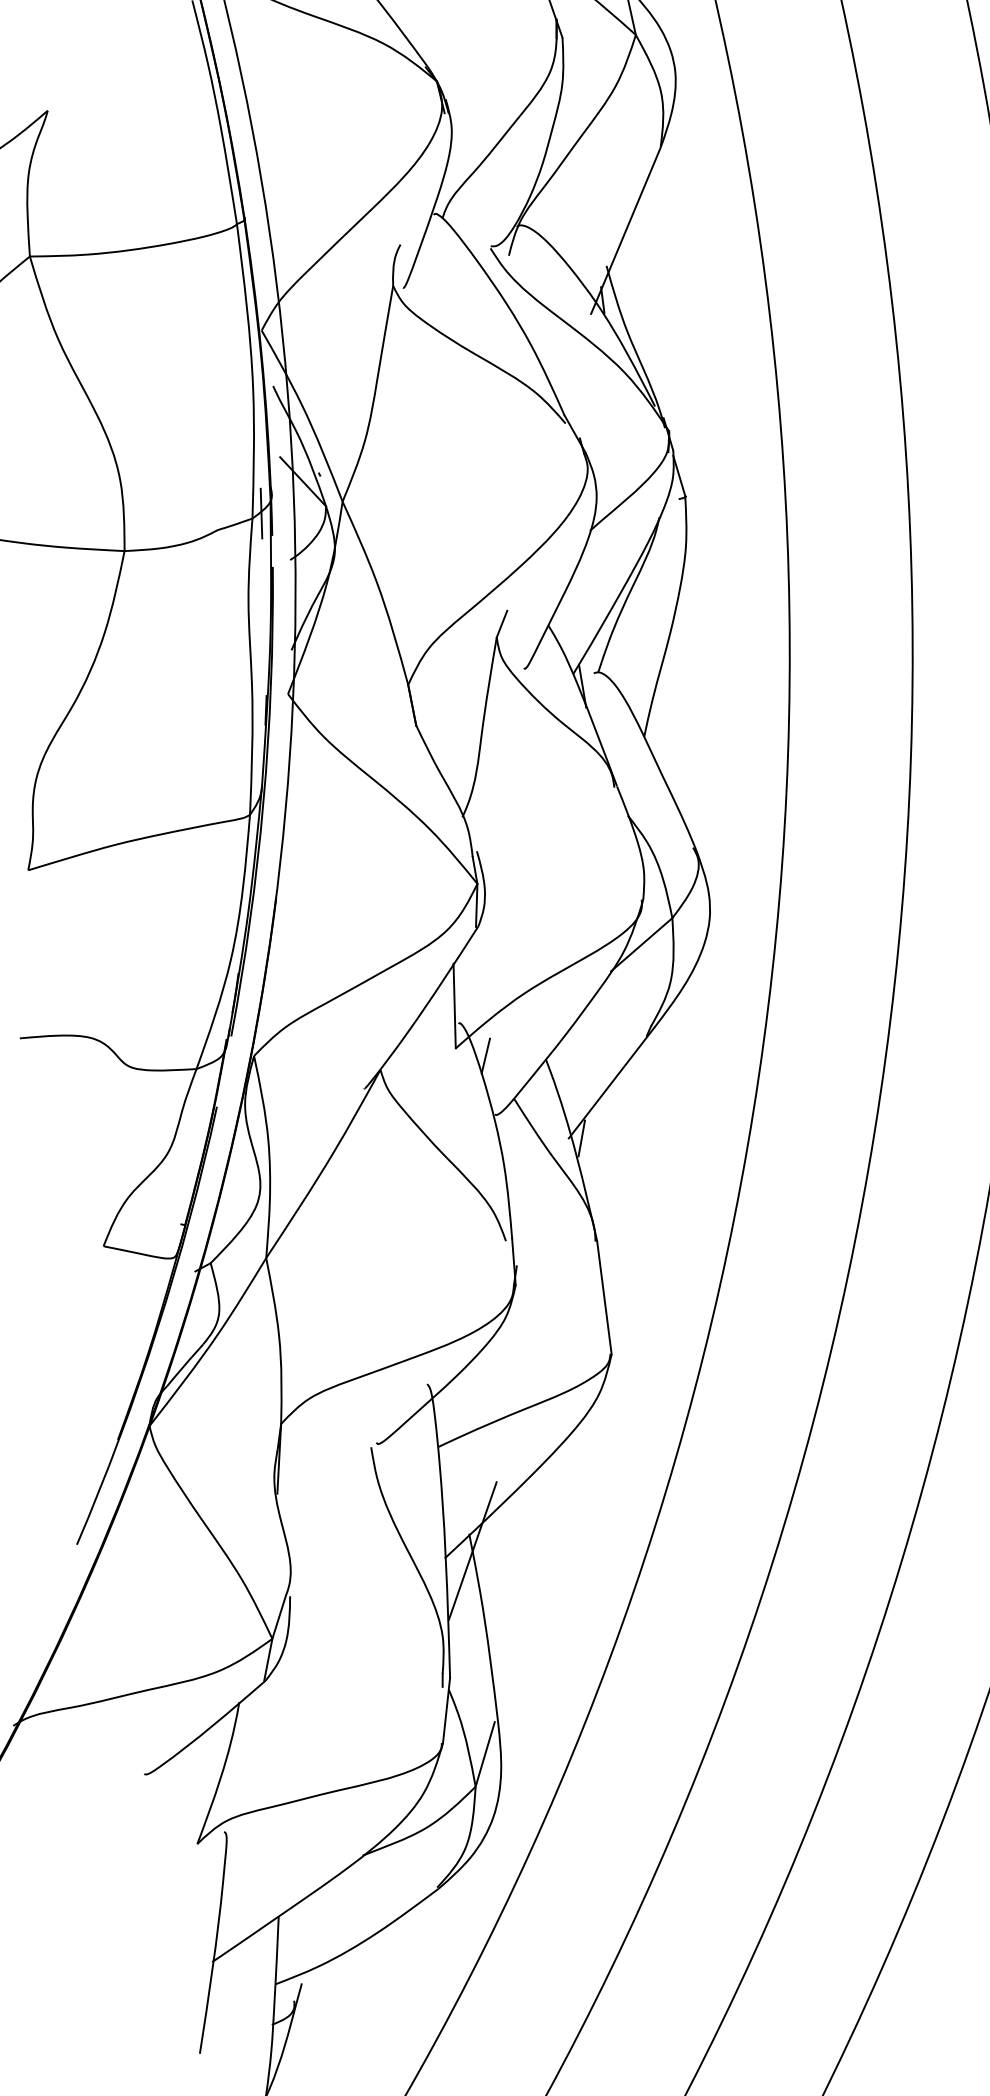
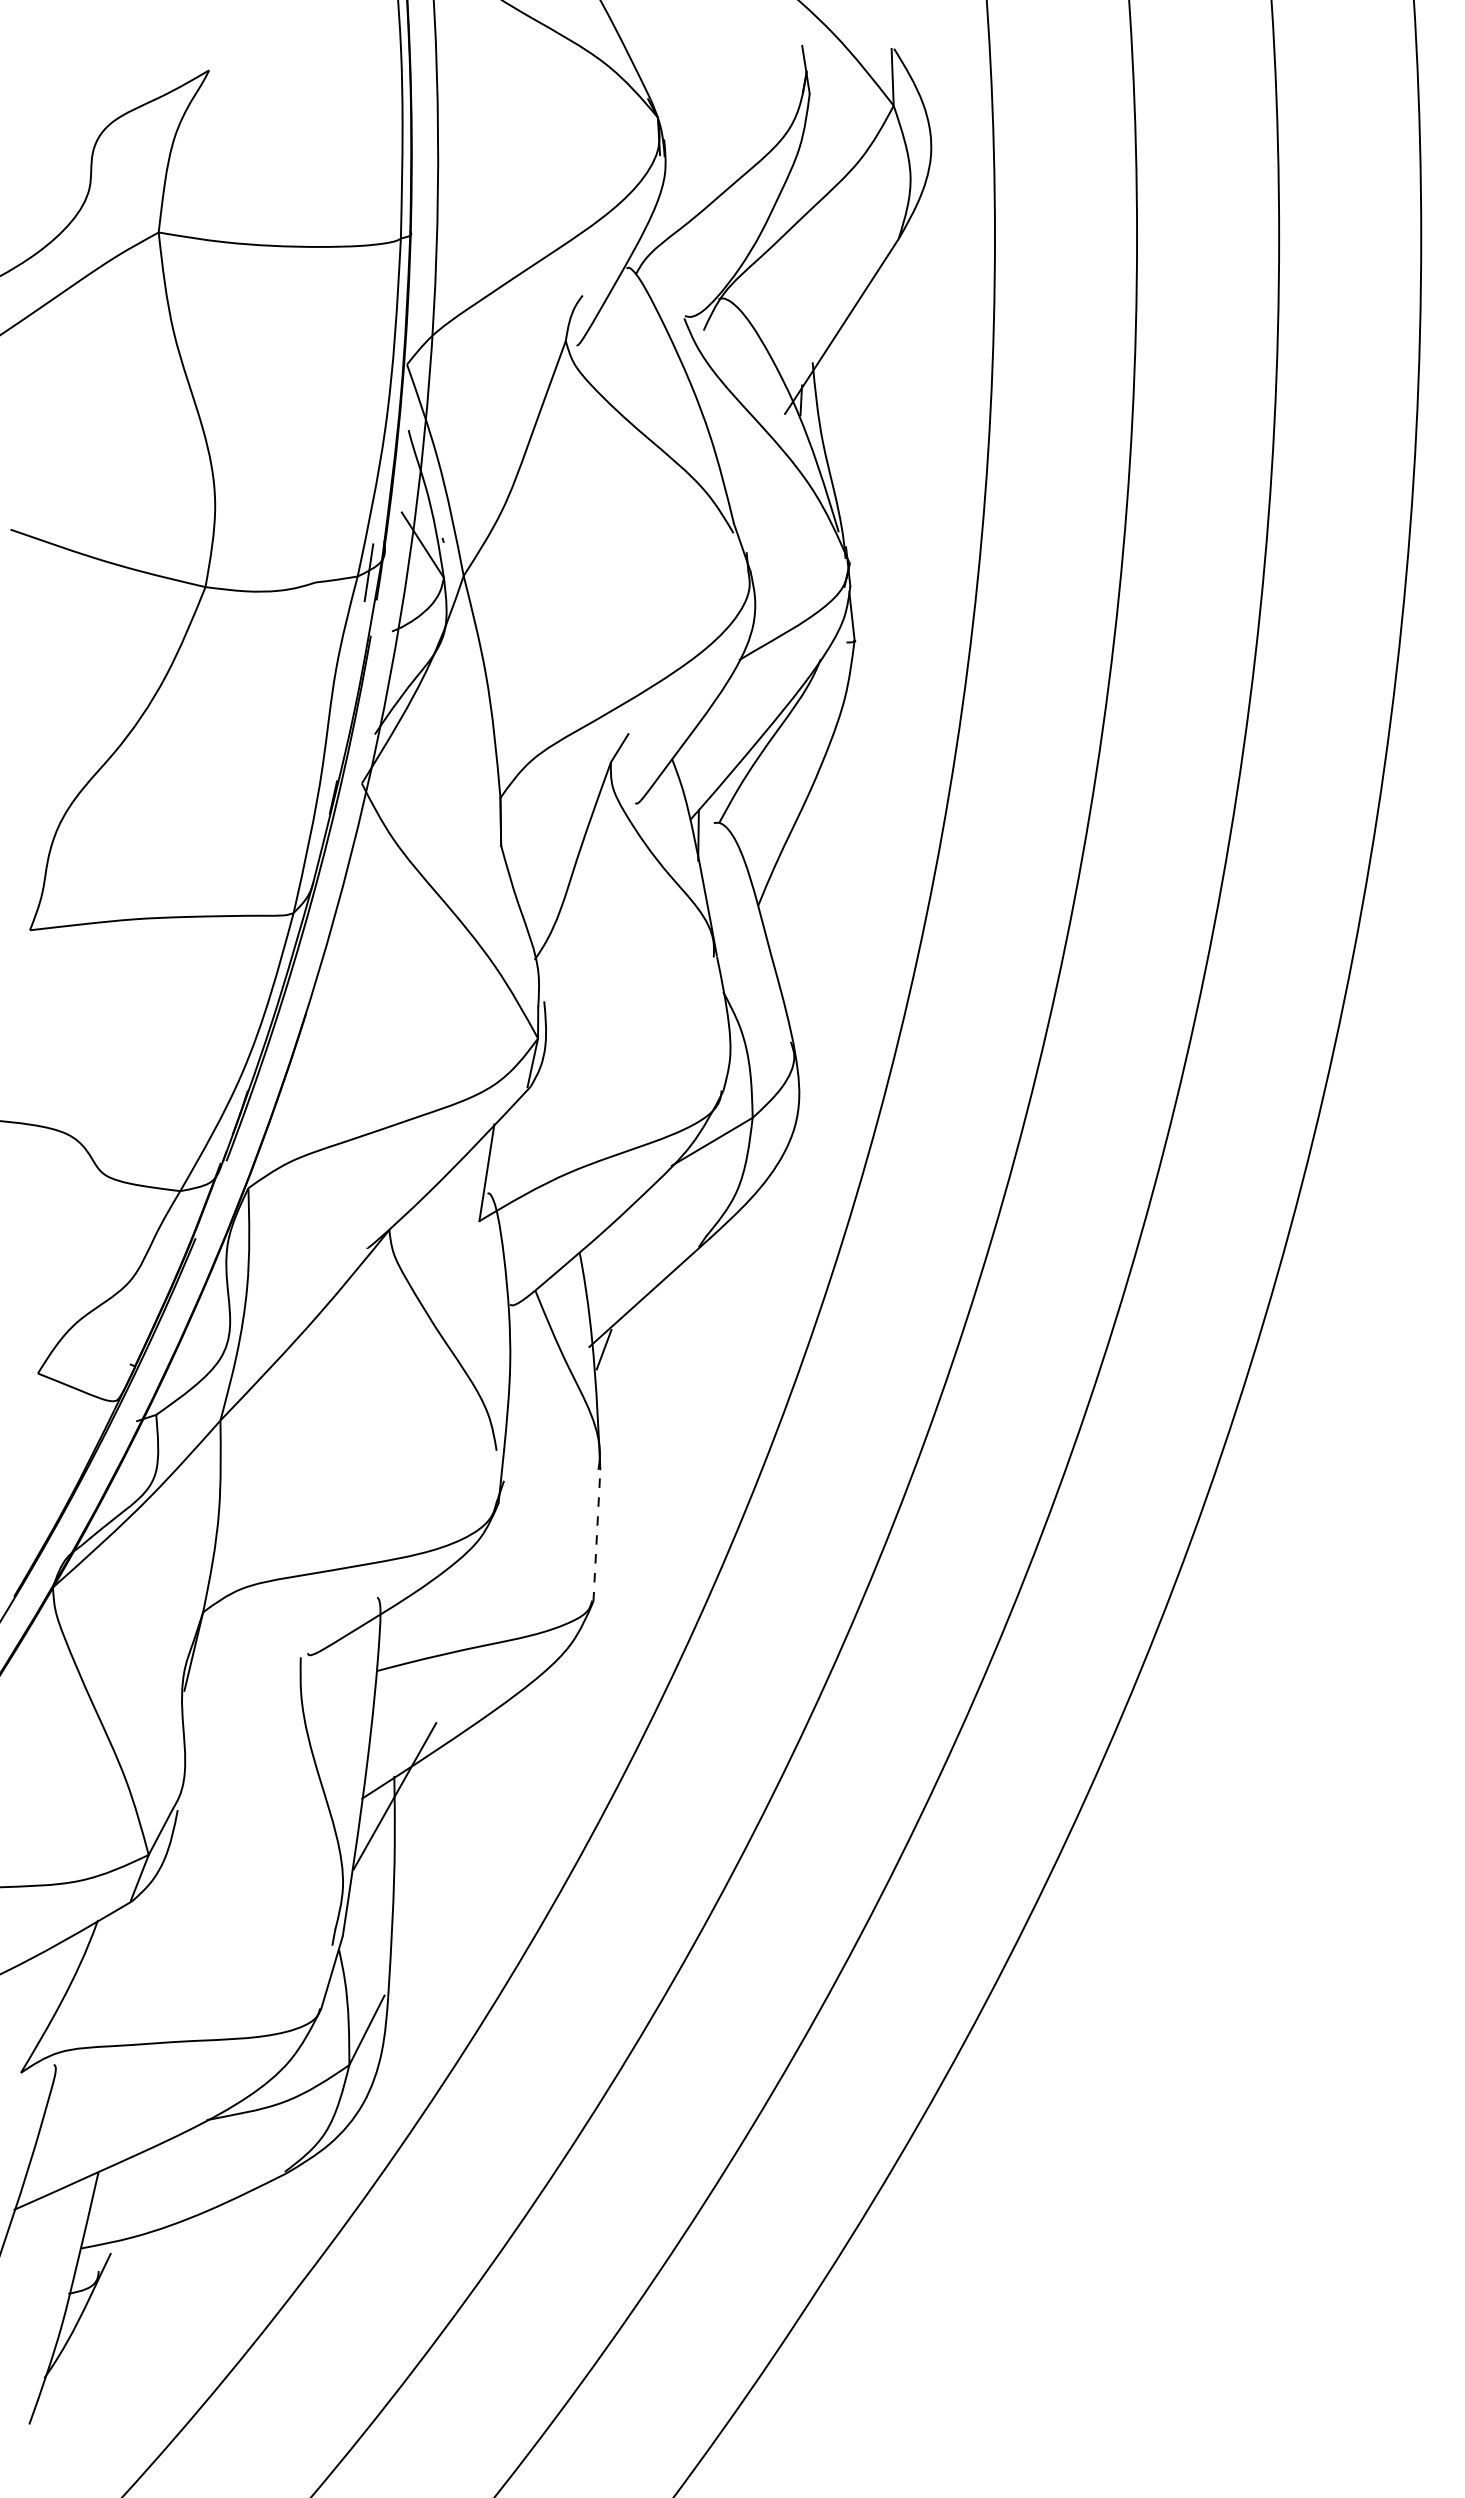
line: (485, 1056) -> (511, 1236), removed
line: (604, 1297) -> (596, 1535), solid -> dashed

